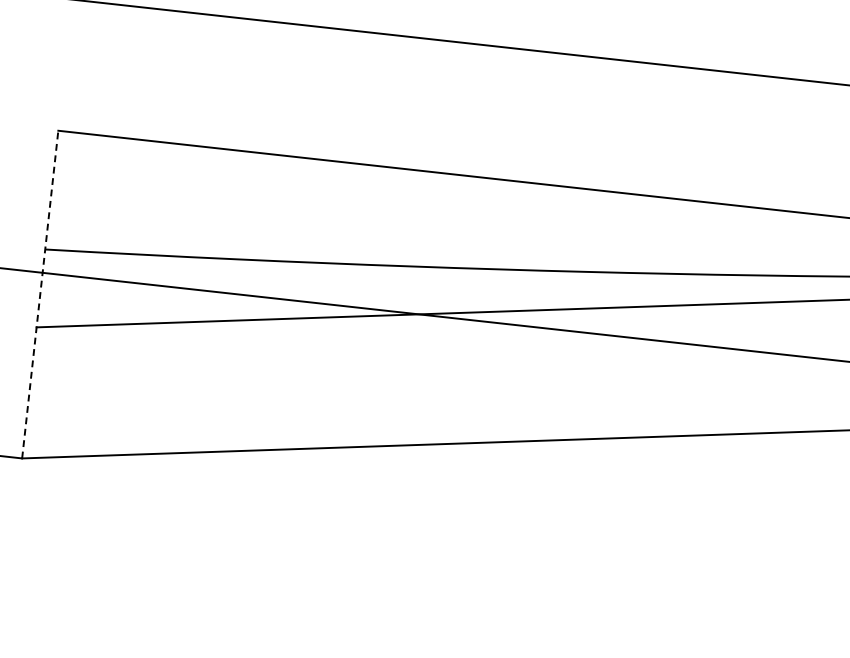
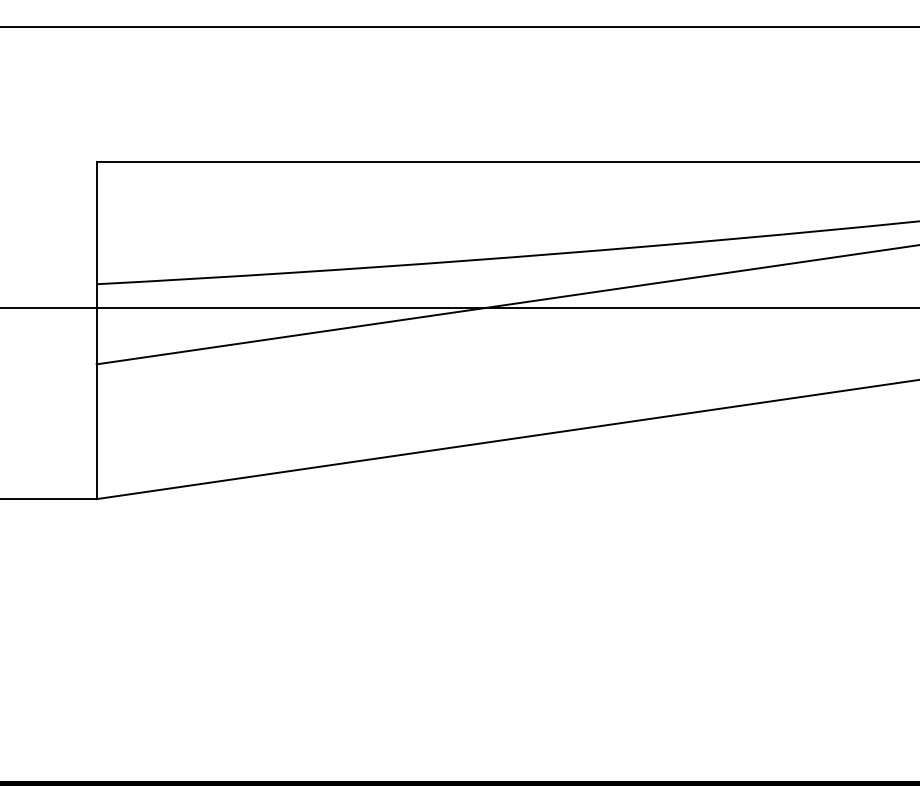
line: (40, 294) -> (96, 330), dashed -> solid

